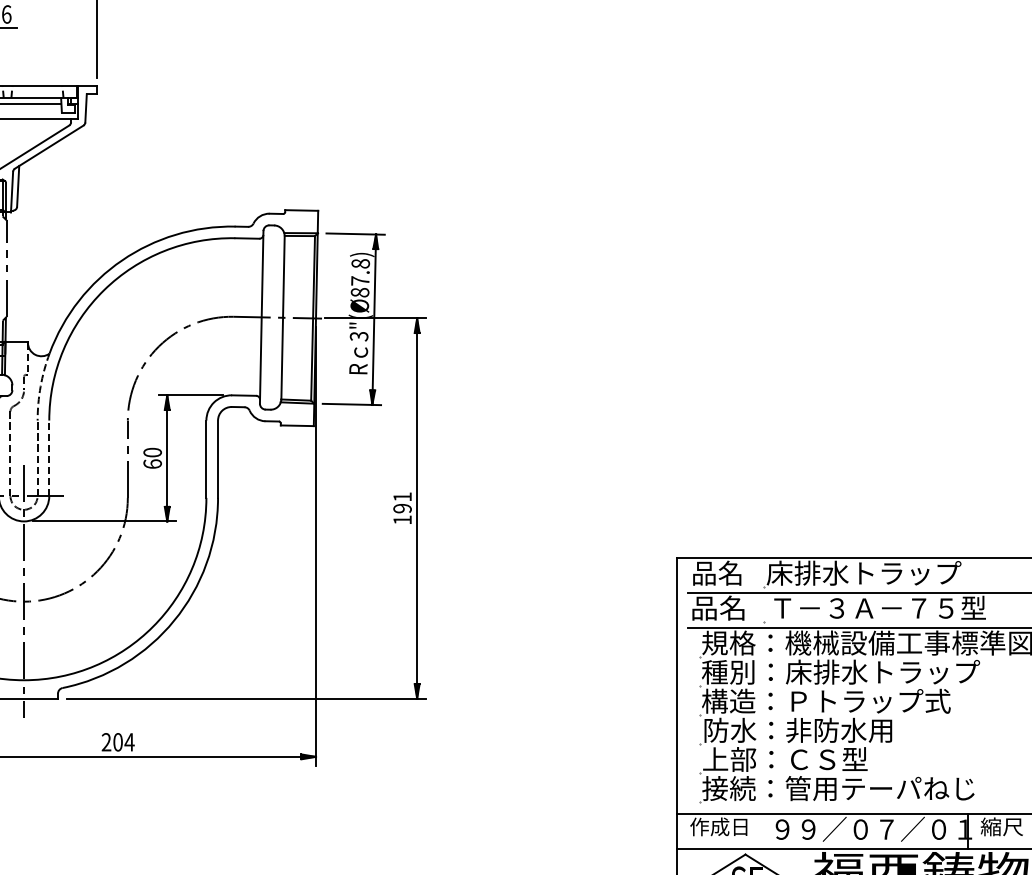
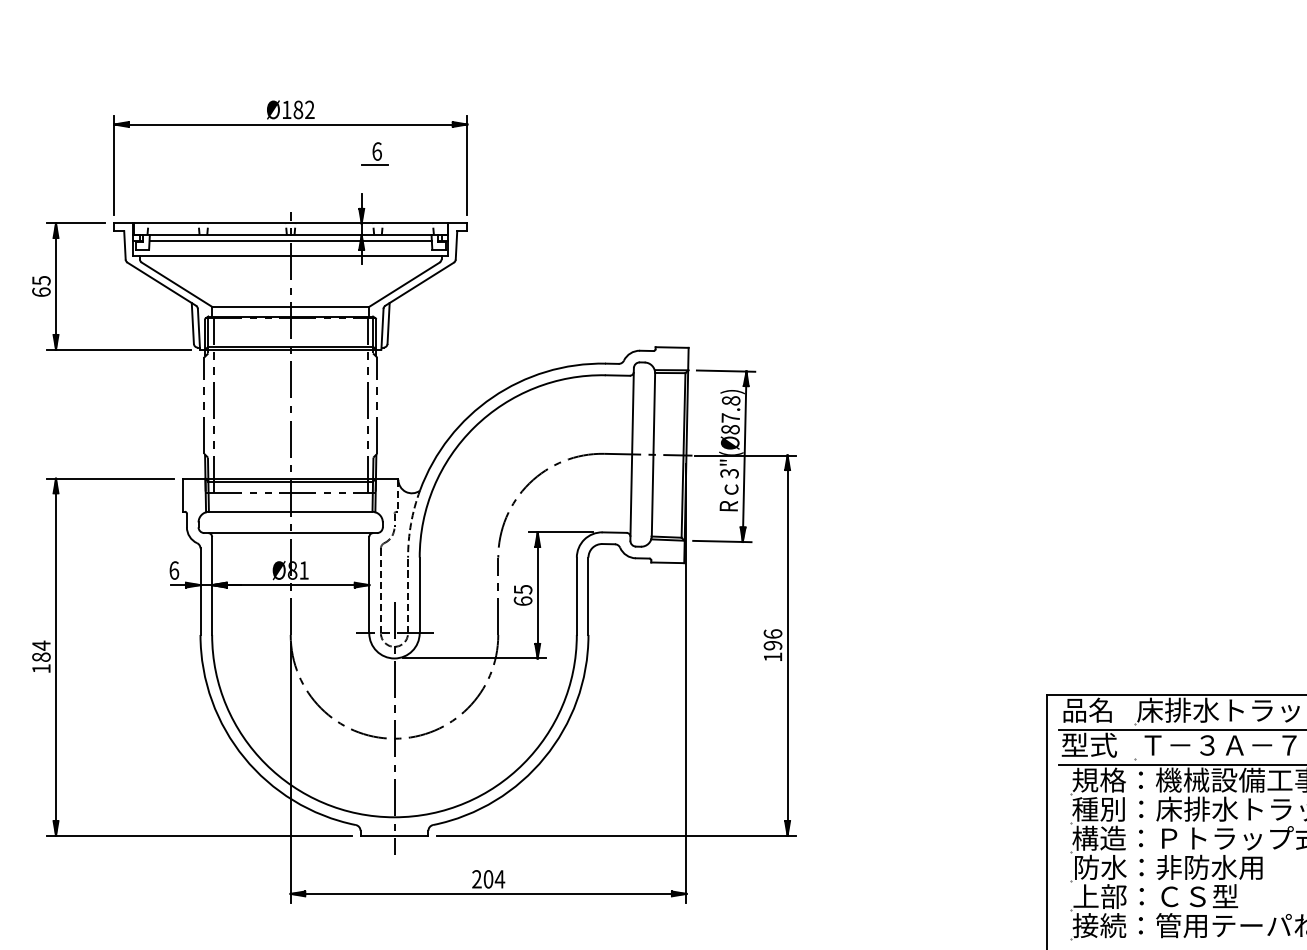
text: (152, 452) -> (522, 589), 60 -> 65
line: (49, 458) -> (419, 595), dashed -> solid
text: (402, 496) -> (772, 633), 191 -> 196
text: (718, 607) -> (1088, 744), 品名 -> 型式

